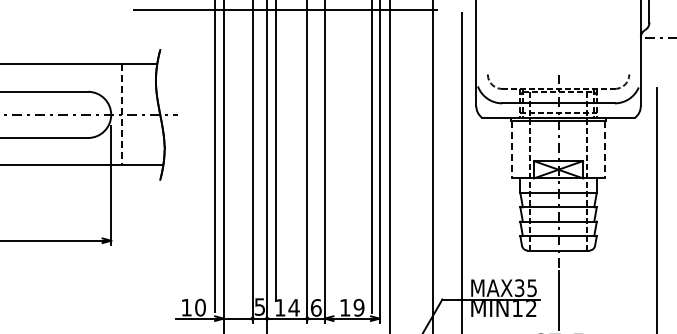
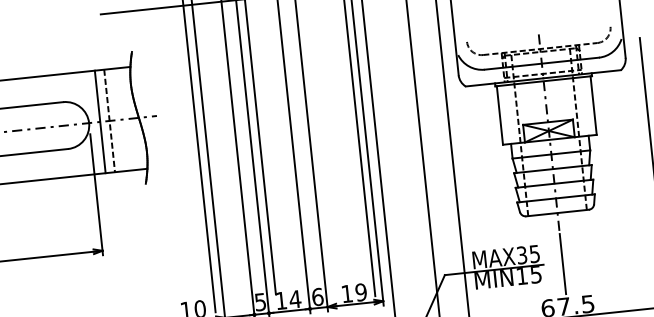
line: (122, 114) -> (100, 121), dashed -> solid
line: (131, 114) -> (109, 120), added
line: (512, 149) -> (500, 115), dashed -> solid
line: (604, 149) -> (593, 105), dashed -> solid
text: (531, 309) -> (536, 275), MIN12 -> MIN15

